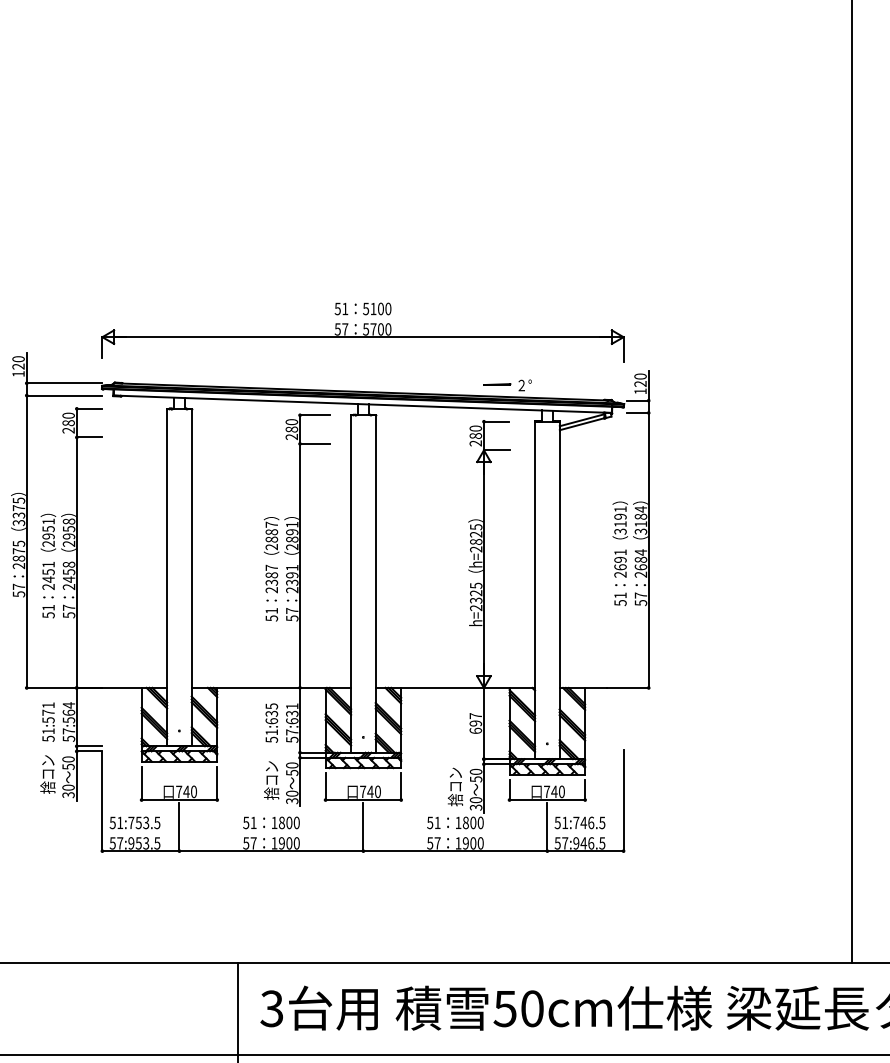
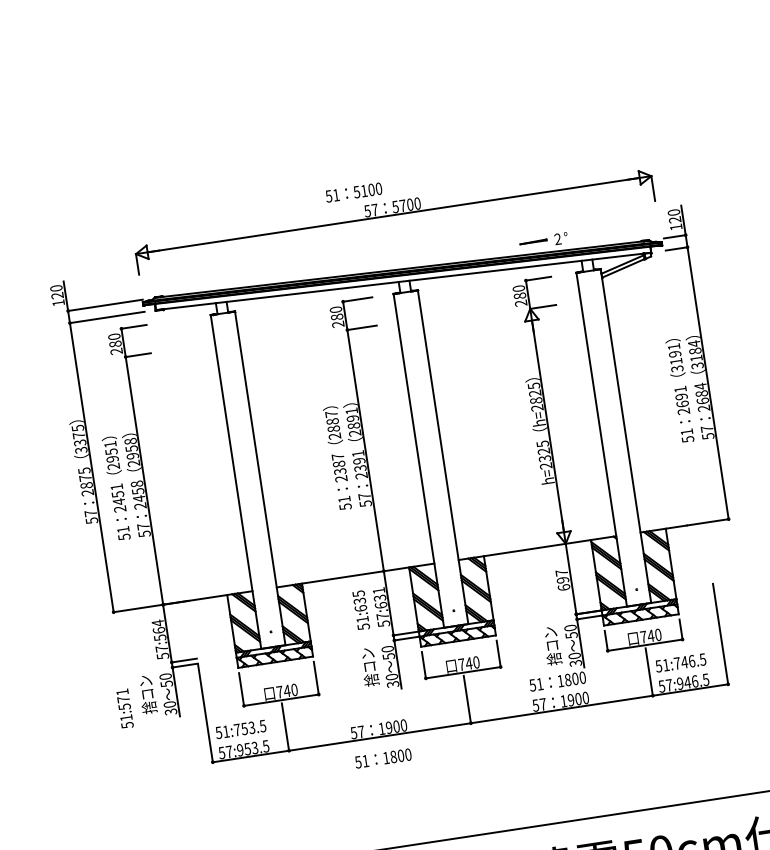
text: (362, 308) -> (353, 192), moved
text: (48, 721) -> (124, 708), moved
text: (271, 822) -> (383, 758), moved

